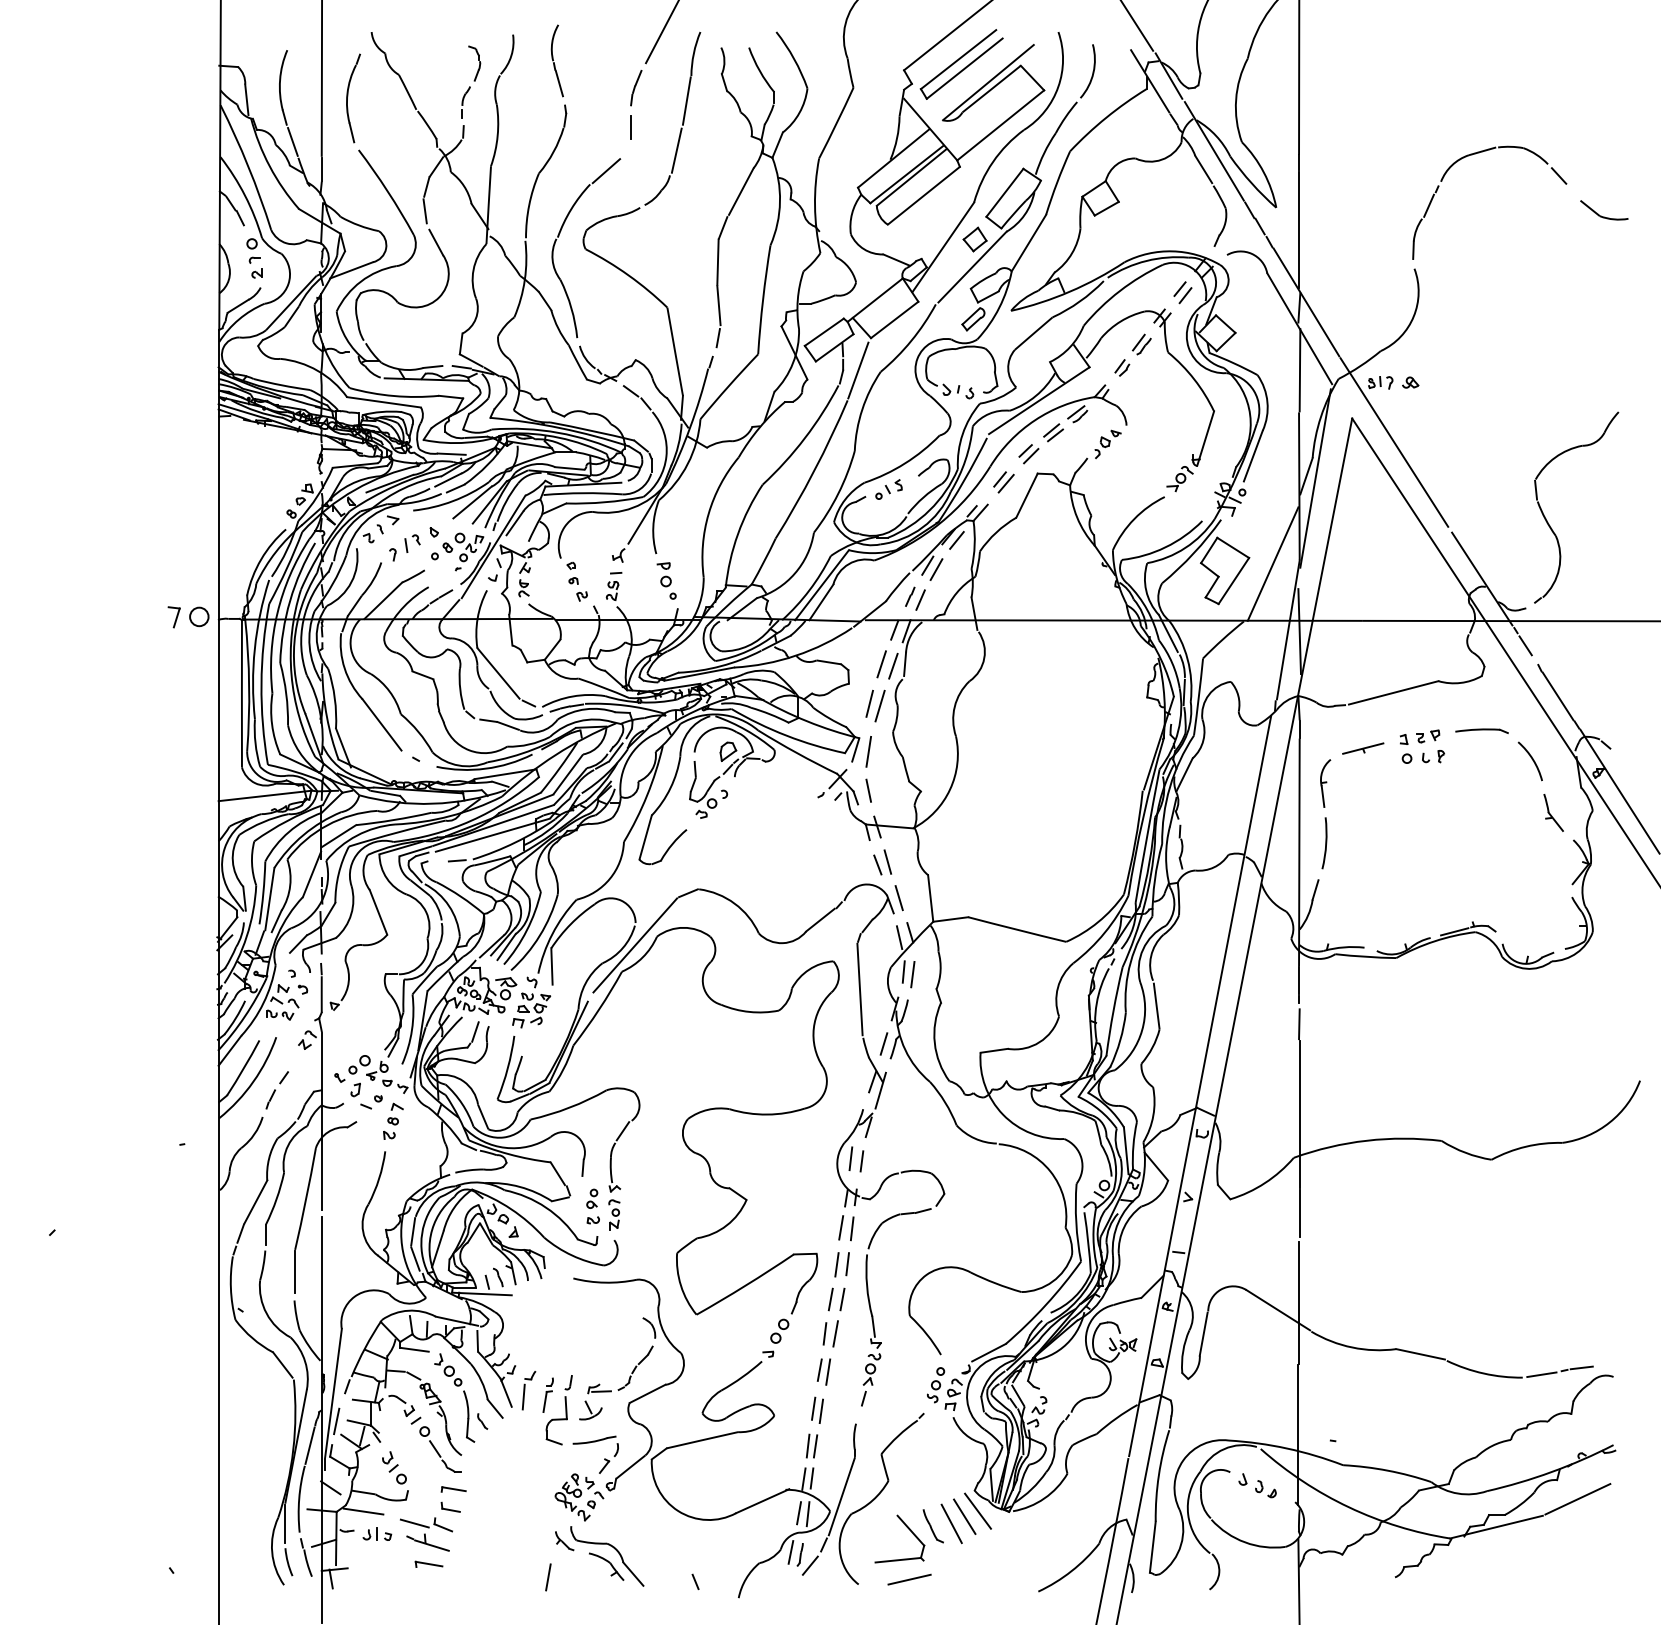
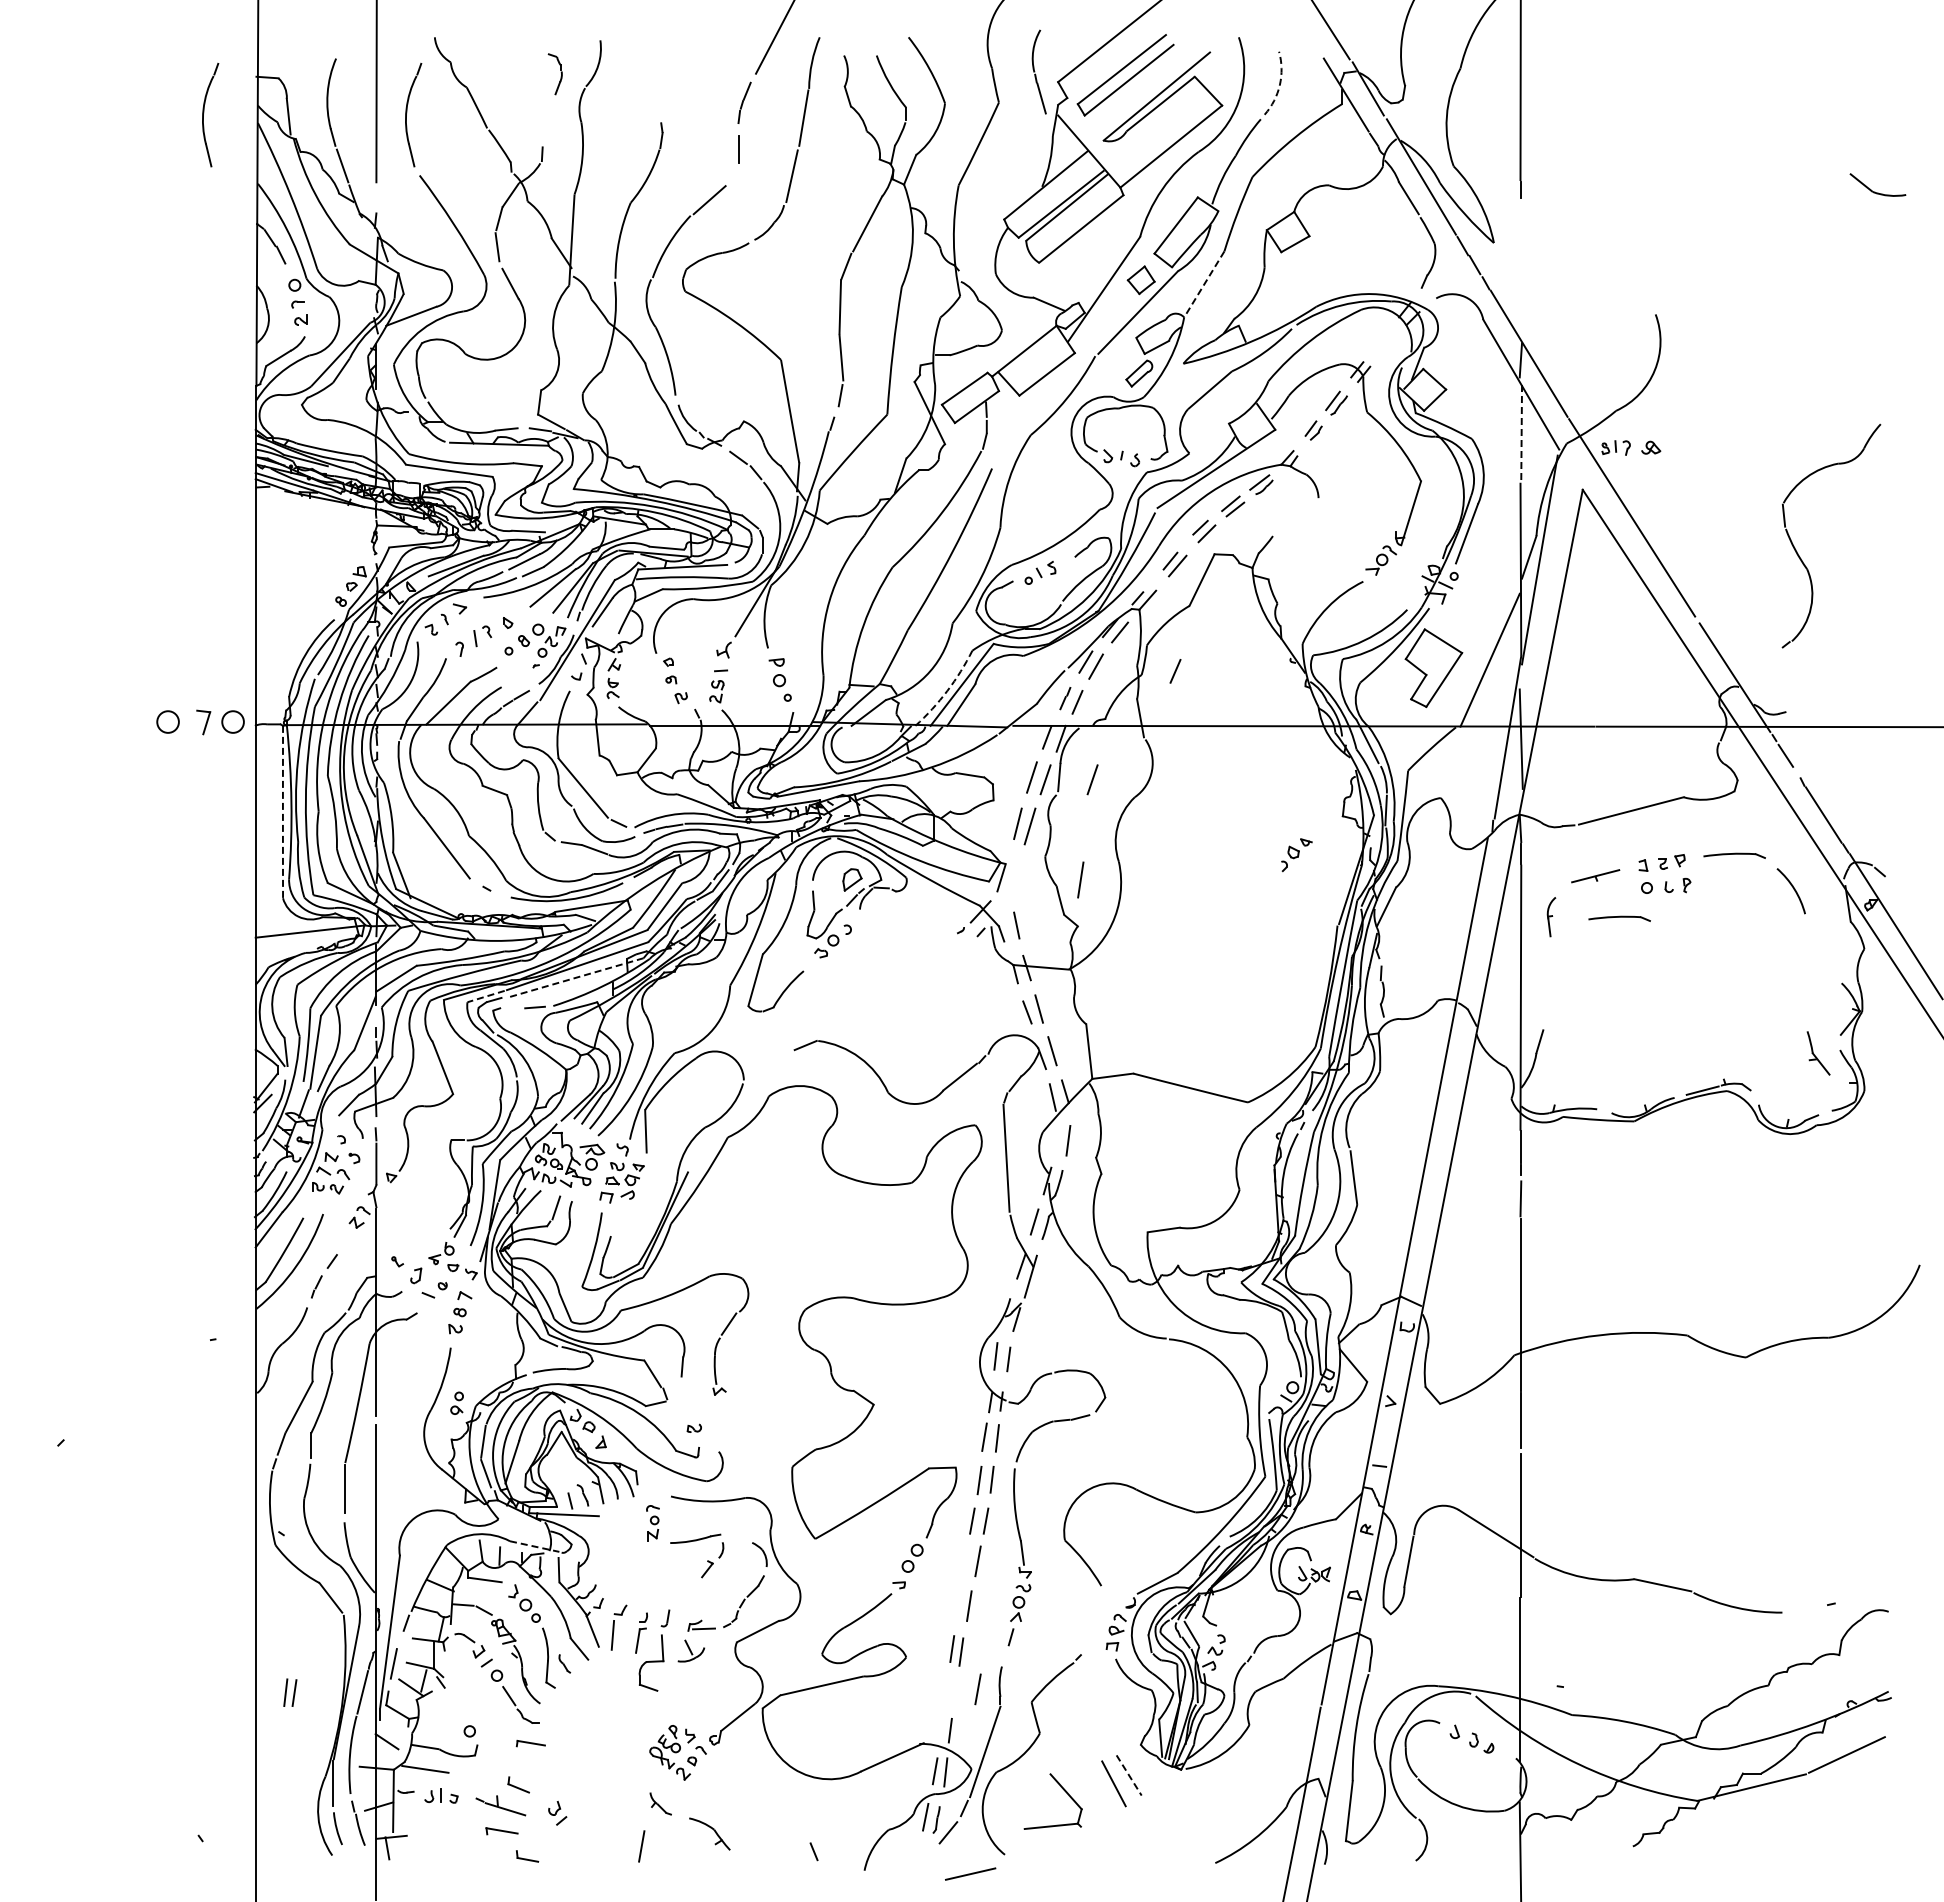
part: (556, 60) -> (1038, 71), moved
arc: (1093, 73) -> (1279, 85), solid -> dashed
part: (174, 97) -> (204, 113), added
part: (465, 102) -> (544, 119), removed
part: (1475, 154) -> (1727, 180), removed
line: (321, 169) -> (376, 198), removed
part: (1602, 215) -> (1875, 191), moved
line: (1299, 230) -> (1520, 269), removed
line: (1029, 243) -> (1204, 284), solid -> dashed
part: (1182, 292) -> (1384, 342), removed
line: (858, 370) -> (1004, 433), removed
line: (1299, 370) -> (1521, 433), solid -> dashed
part: (1107, 444) -> (1296, 855), moved
part: (1550, 525) -> (1800, 556), moved
line: (1004, 573) -> (1175, 671), added
arc: (809, 589) -> (947, 690), solid -> dashed
circle: (143, 616) -> (167, 721), added
line: (933, 666) -> (1092, 779), added
arc: (241, 694) -> (282, 812), solid -> dashed
line: (868, 751) -> (1080, 879), moved
part: (1325, 783) -> (1551, 916), size x0.7
part: (1383, 784) -> (1619, 918), added
part: (1553, 812) -> (1818, 1053), moved
line: (492, 835) -> (576, 977), solid -> dashed
arc: (1325, 842) -> (1551, 986), removed
line: (414, 851) -> (485, 996), solid -> dashed
line: (635, 945) -> (743, 1106), removed
line: (903, 971) -> (1057, 1137), removed
part: (359, 1064) -> (420, 1246), removed
part: (591, 1198) -> (456, 1402), moved
part: (613, 1215) -> (652, 1523), moved
line: (457, 1321) -> (535, 1546), solid -> dashed
line: (824, 1333) -> (965, 1560), removed
line: (1581, 1367) -> (1851, 1600), removed
line: (819, 1369) -> (959, 1603), removed
line: (1541, 1374) -> (1804, 1608), removed
part: (935, 1385) -> (1095, 1621), removed
line: (835, 1443) -> (977, 1689), added
part: (812, 1445) -> (290, 1692), moved
part: (604, 1458) -> (707, 1560), moved
part: (390, 1462) -> (557, 1813), moved
line: (803, 1478) -> (940, 1730), removed
part: (450, 1507) -> (527, 1856), moved
line: (977, 1510) -> (1144, 1768), removed
line: (965, 1516) -> (1129, 1775), solid -> dashed
line: (414, 1523) -> (485, 1783), removed
part: (933, 1526) -> (1092, 1786), removed
part: (612, 1547) -> (716, 1811), removed
line: (909, 1579) -> (970, 1873), moved

